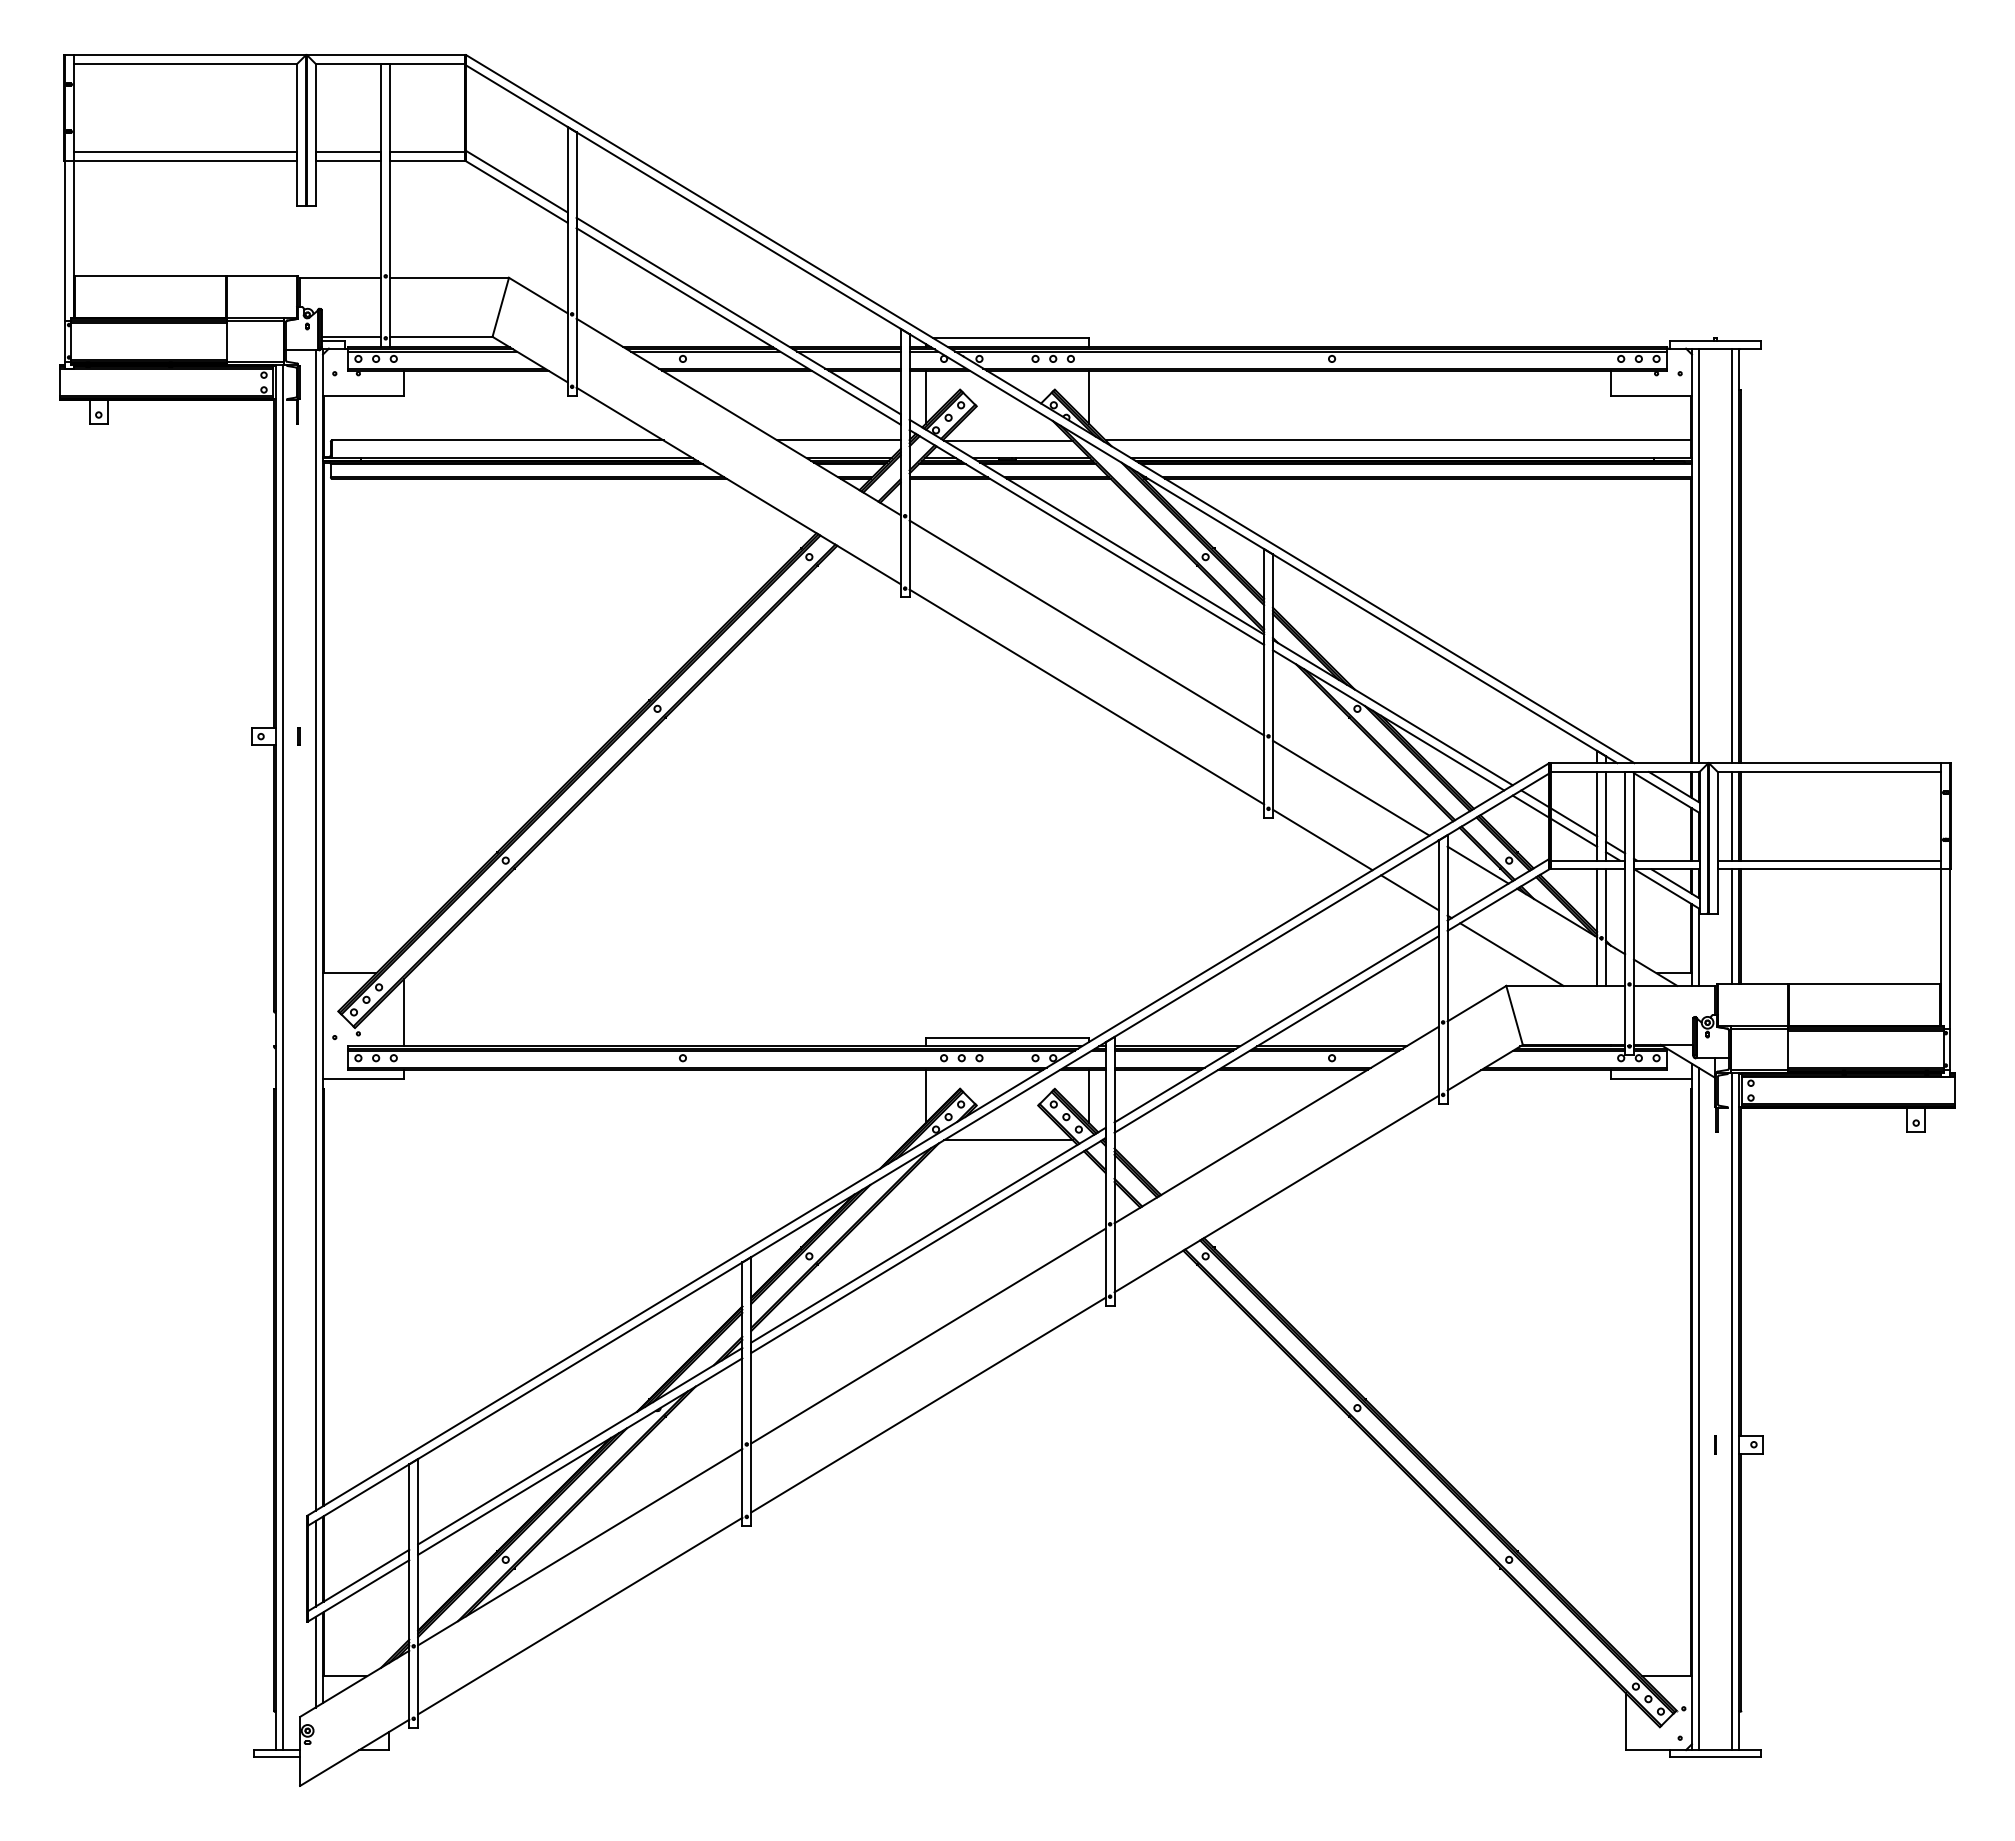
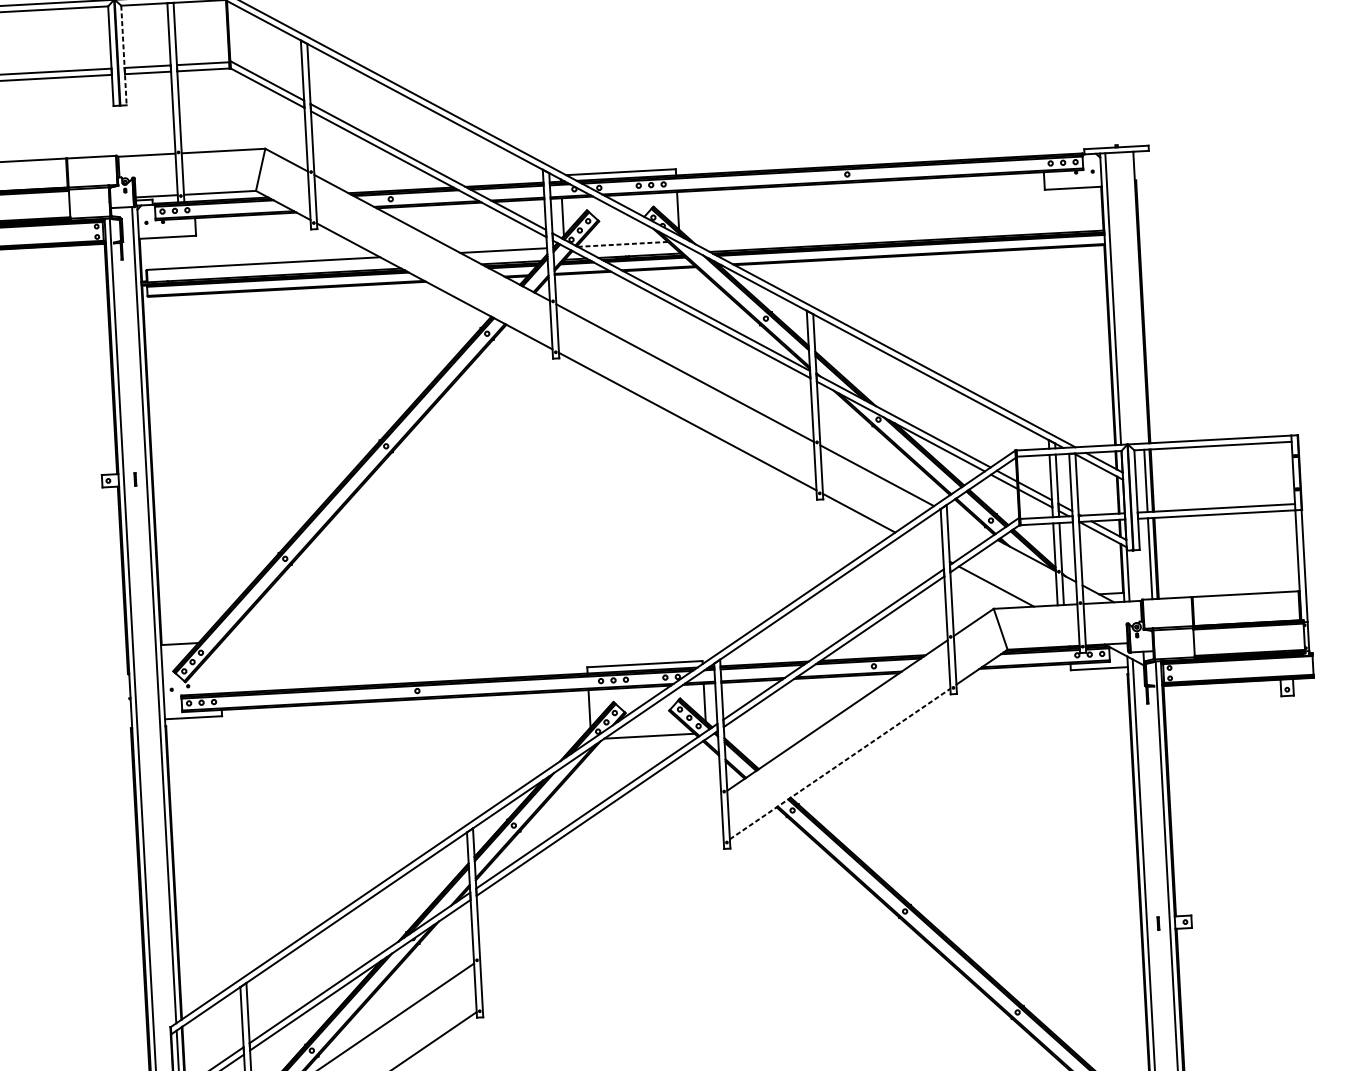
line: (315, 134) -> (123, 55), solid -> dashed
line: (1009, 440) -> (623, 244), solid -> dashed
line: (1397, 440) -> (896, 229), removed
line: (1731, 555) -> (1135, 297), removed
line: (1477, 864) -> (968, 524), removed
line: (1409, 892) -> (922, 546), removed
line: (404, 1012) -> (219, 669), removed
line: (1276, 1194) -> (840, 764), solid -> dashed
line: (928, 1335) -> (600, 876), removed
line: (928, 1404) -> (603, 925), removed

